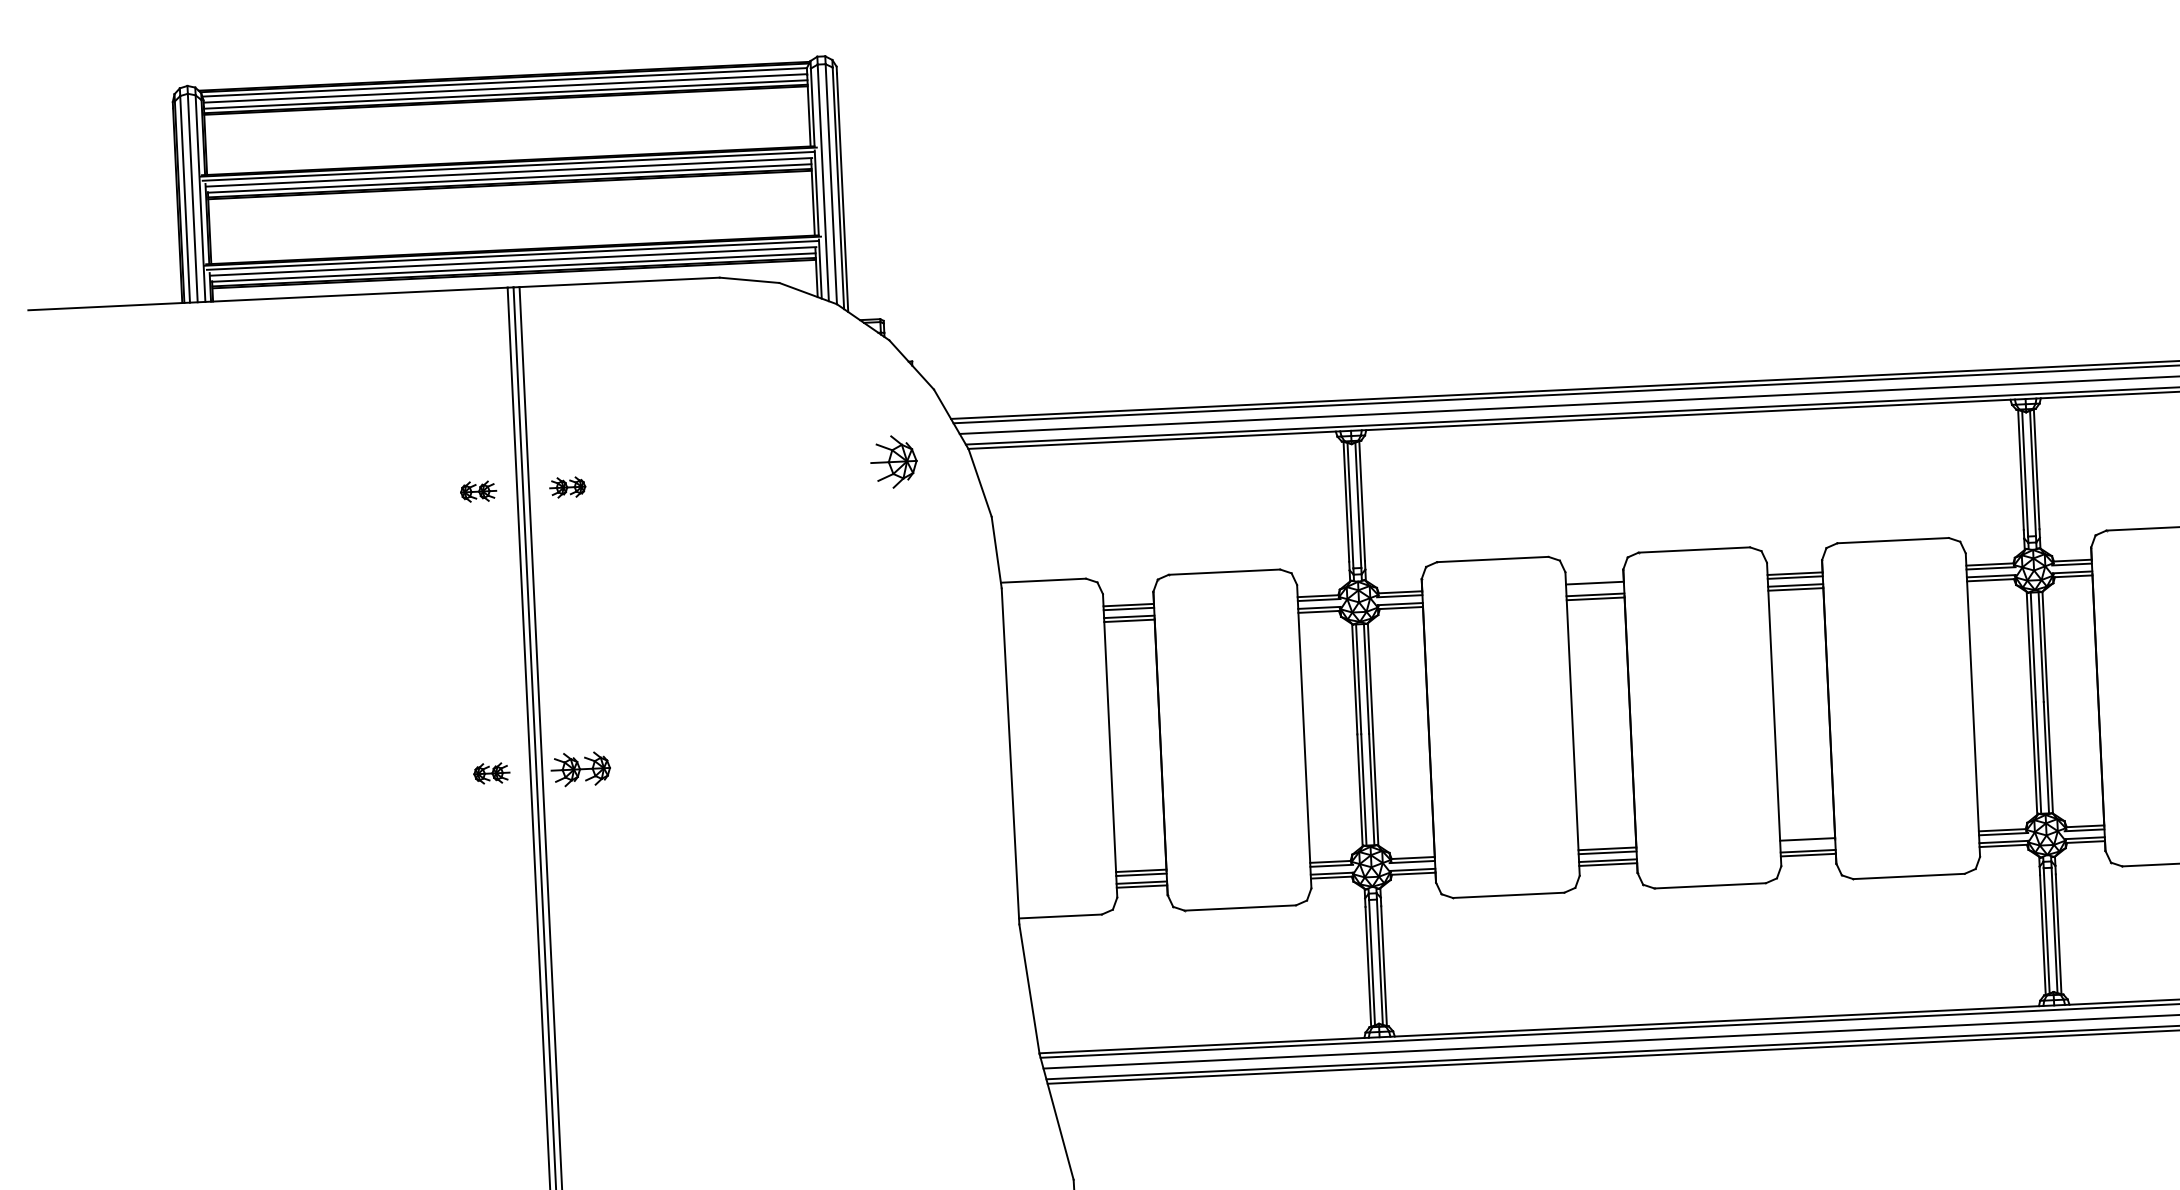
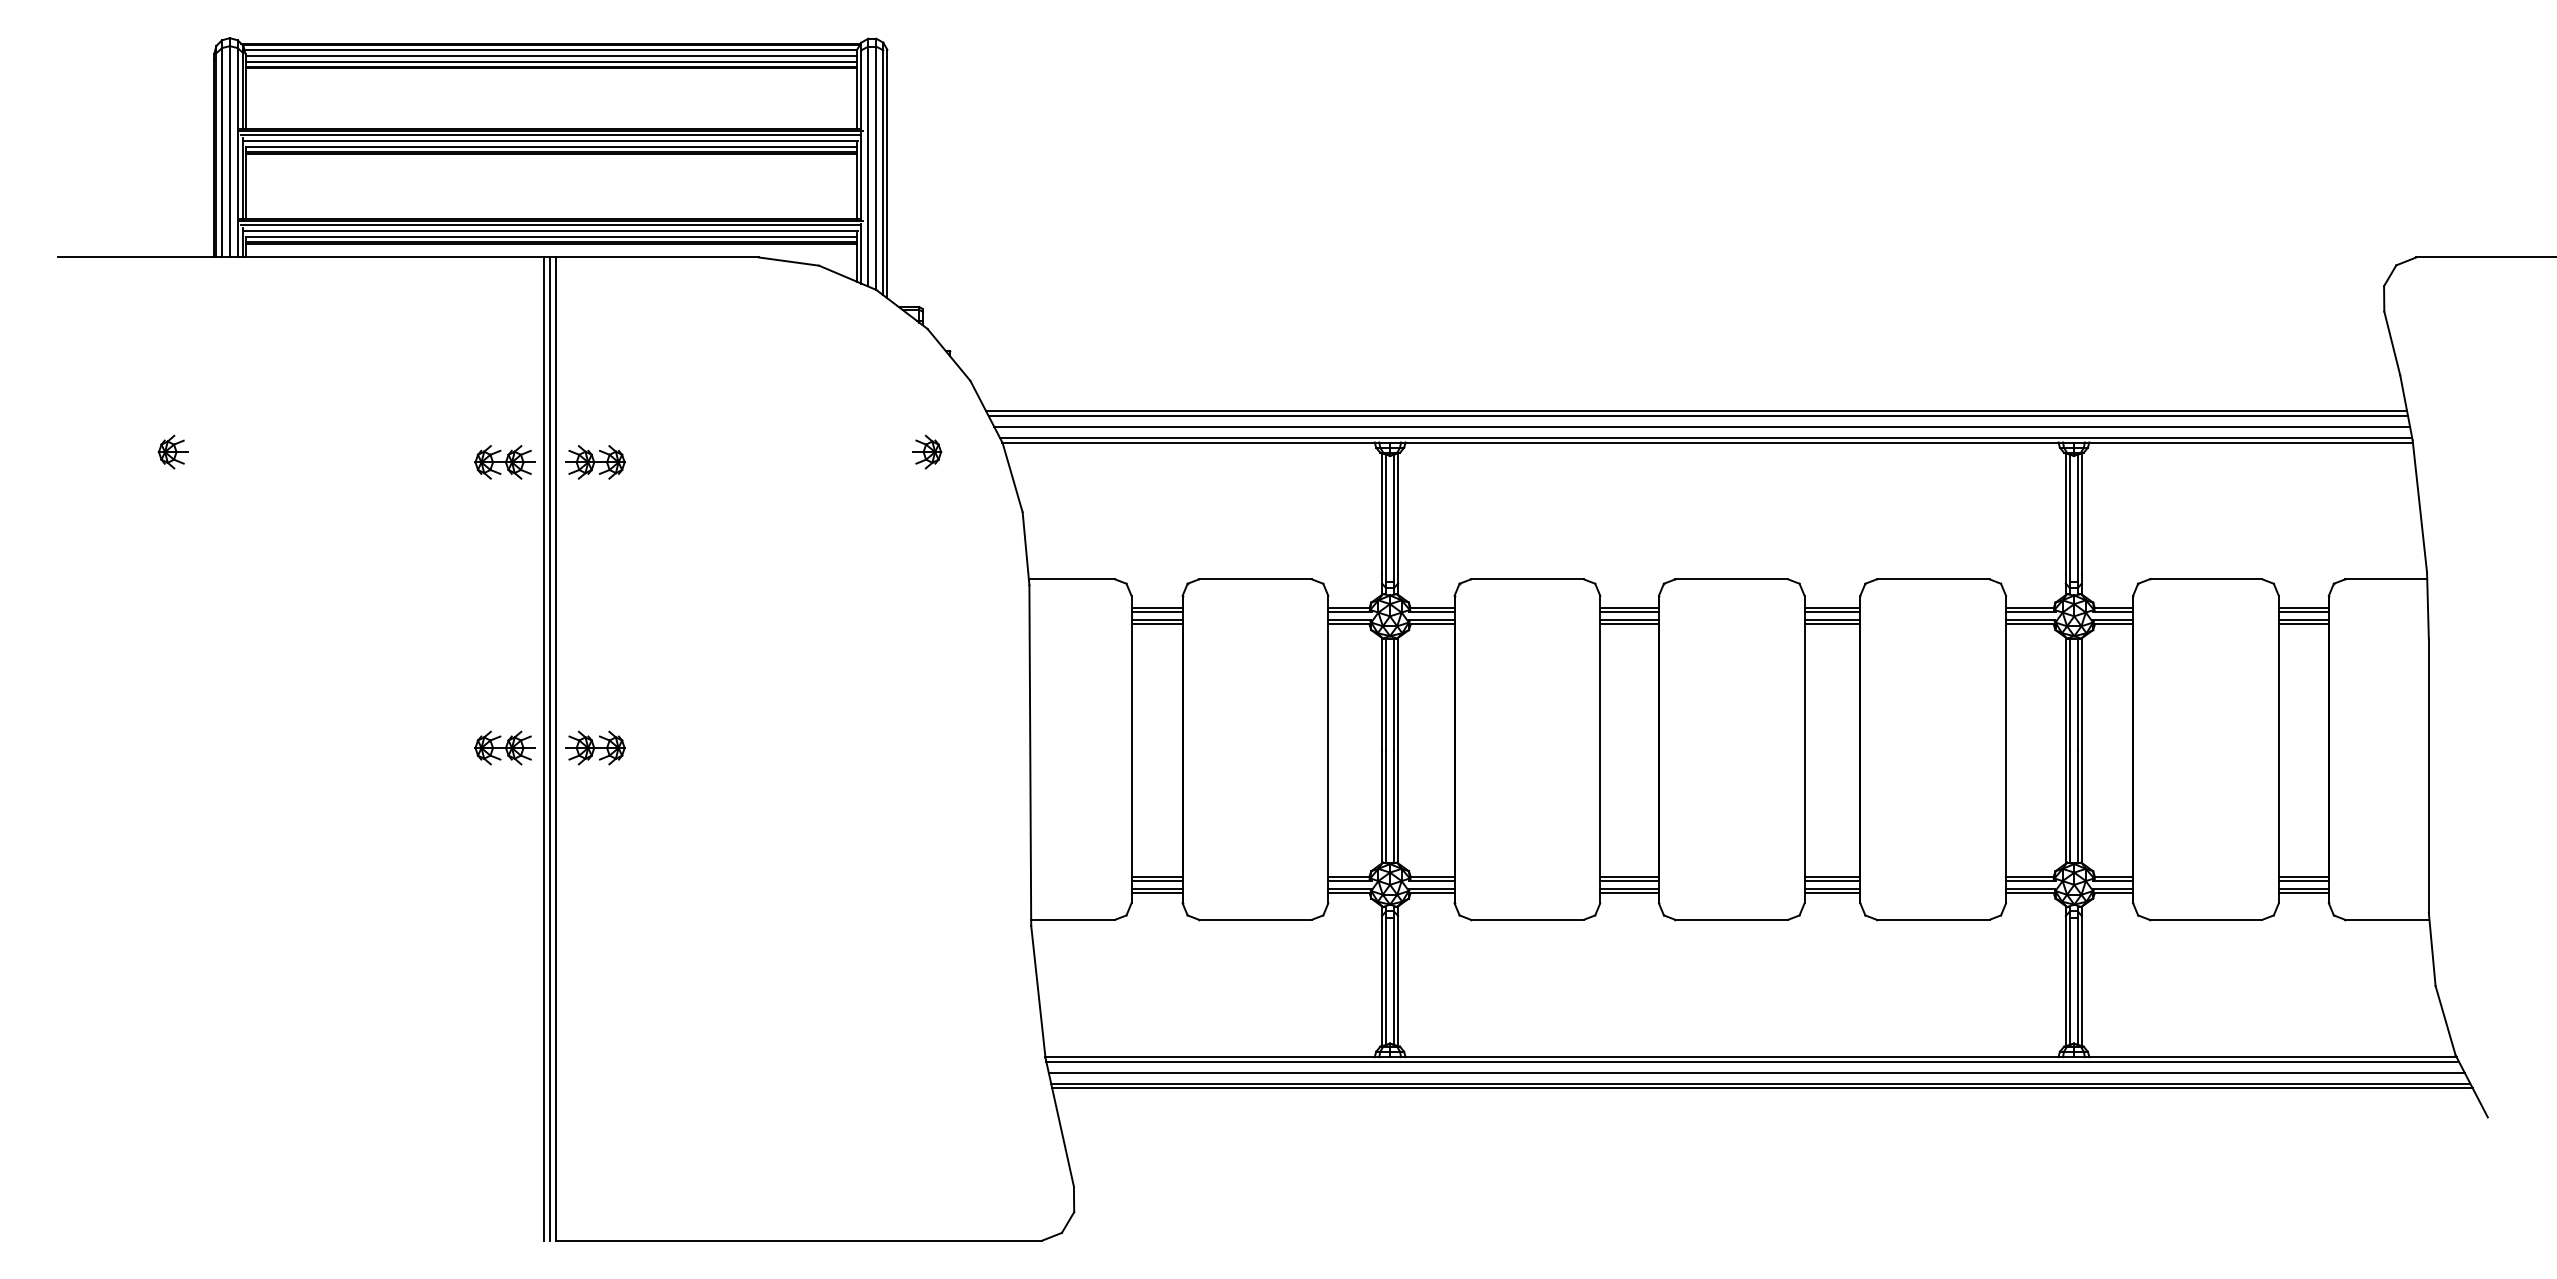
part: (894, 461) -> (927, 451), size x0.62
part: (567, 487) -> (595, 462), size x1.67
part: (478, 491) -> (504, 462), size x1.67
part: (150, 496) -> (172, 451), added
line: (1595, 587) -> (1629, 612), added
part: (491, 772) -> (504, 747), size x1.67
line: (1807, 843) -> (1832, 881), added

